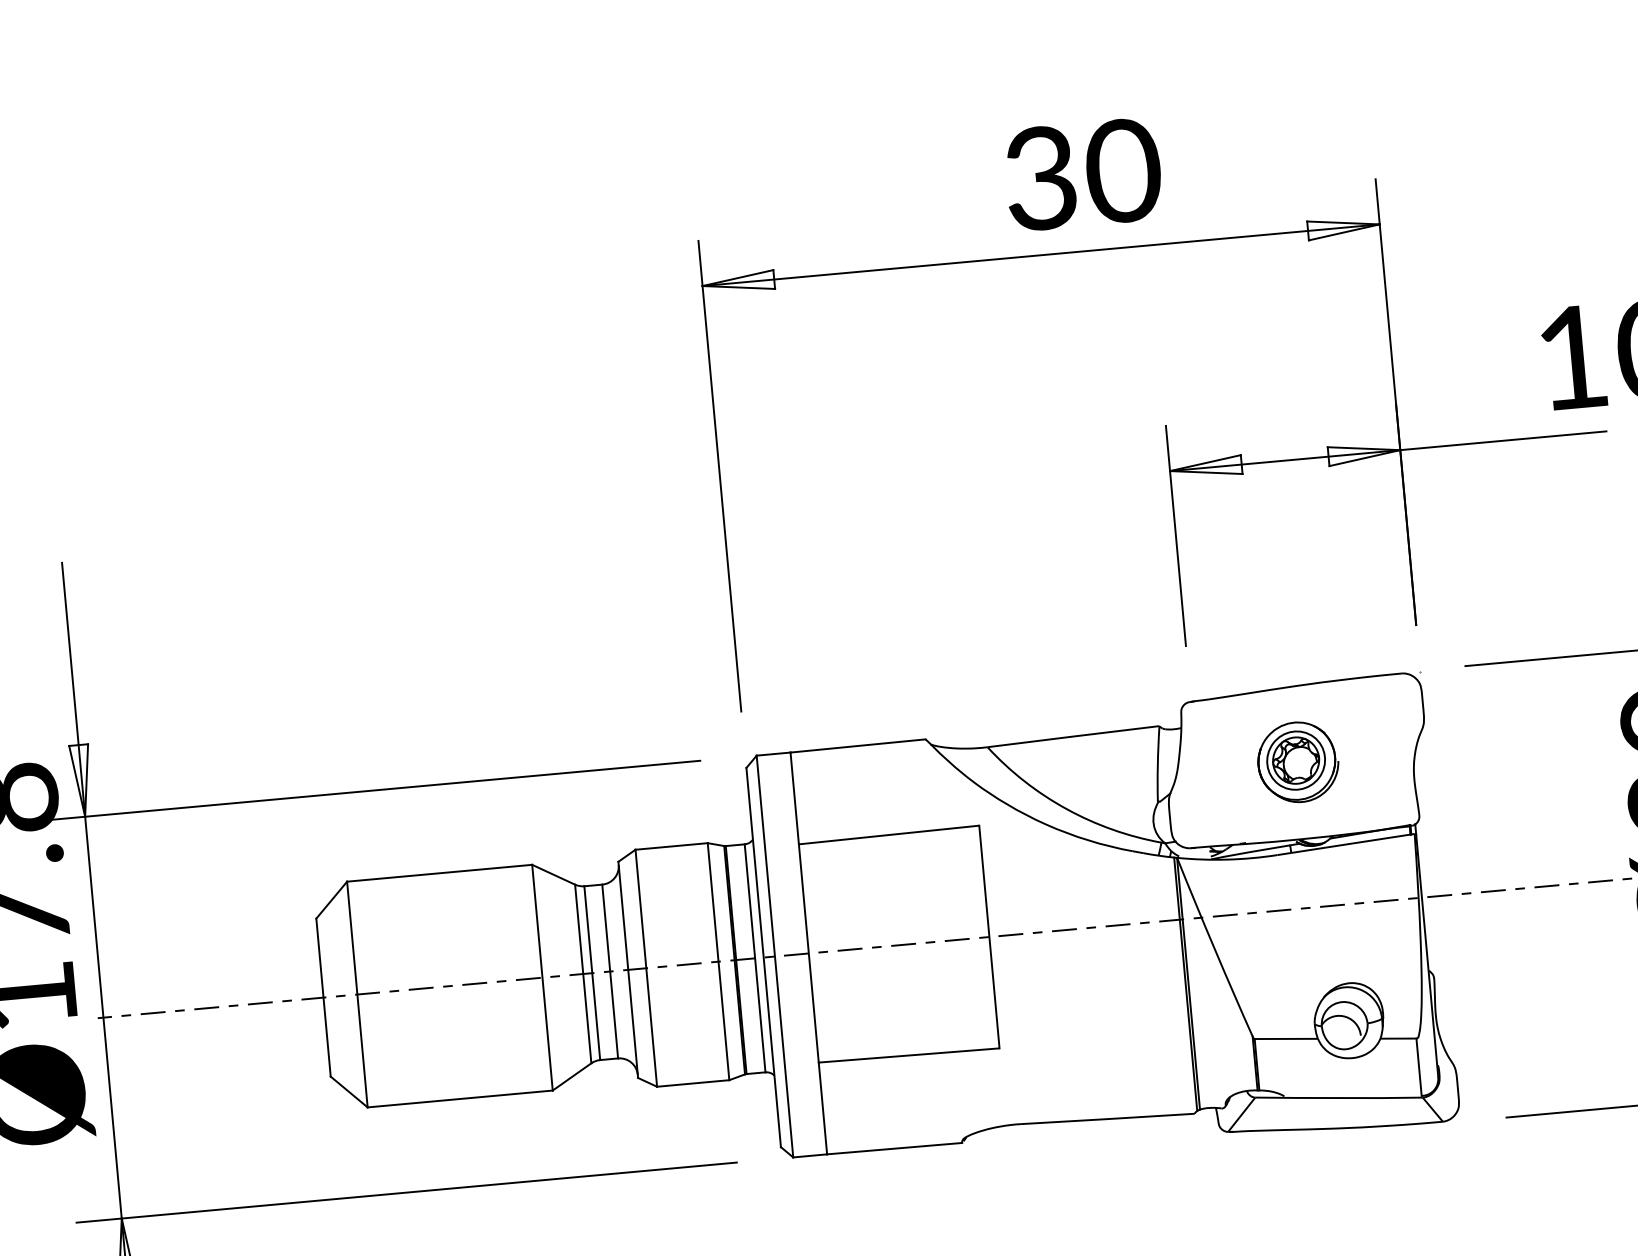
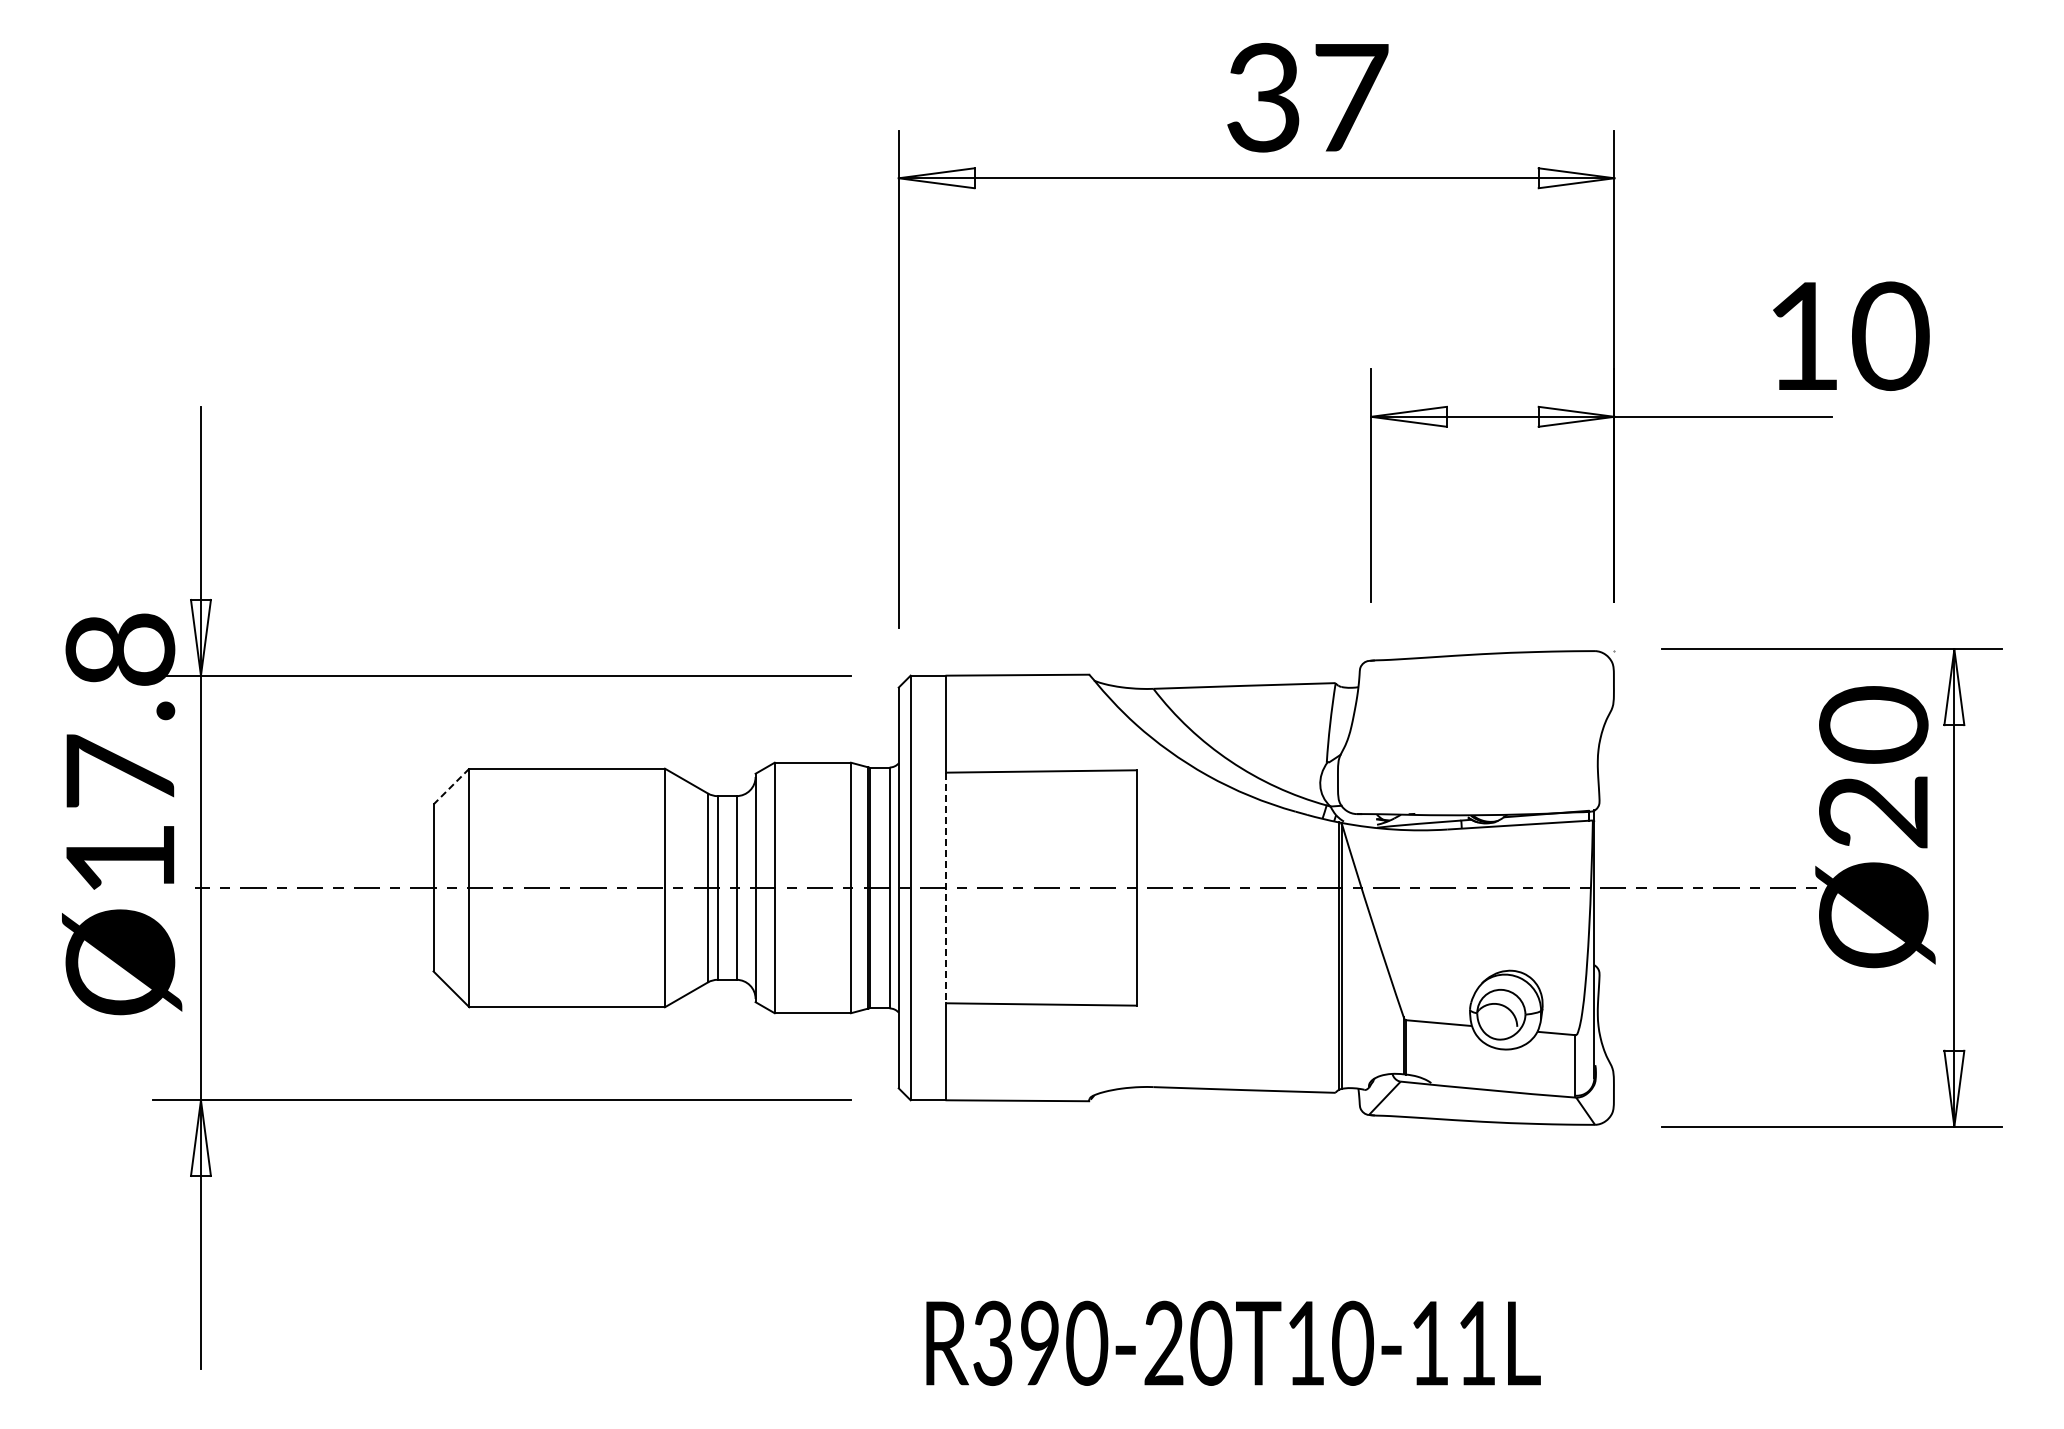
text: (1123, 170) -> (1350, 97), 30 -> 37
part: (1298, 762) -> (1477, 734), removed
line: (331, 900) -> (451, 786), solid -> dashed
line: (808, 953) -> (946, 888), solid -> dashed

